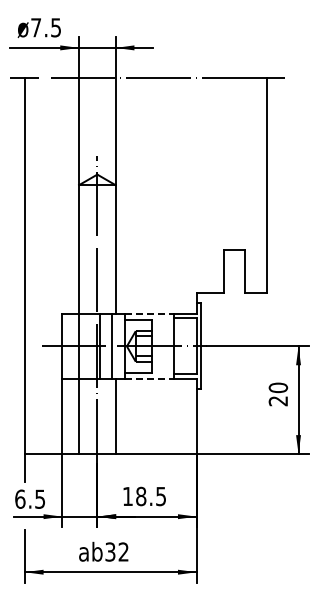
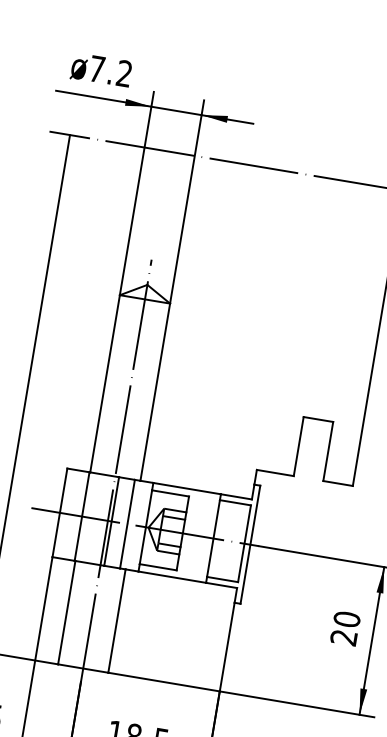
text: (55, 27) -> (123, 73), 7.5 -> 7.2
line: (149, 314) -> (186, 489), dashed -> solid
line: (149, 378) -> (172, 576), dashed -> solid

